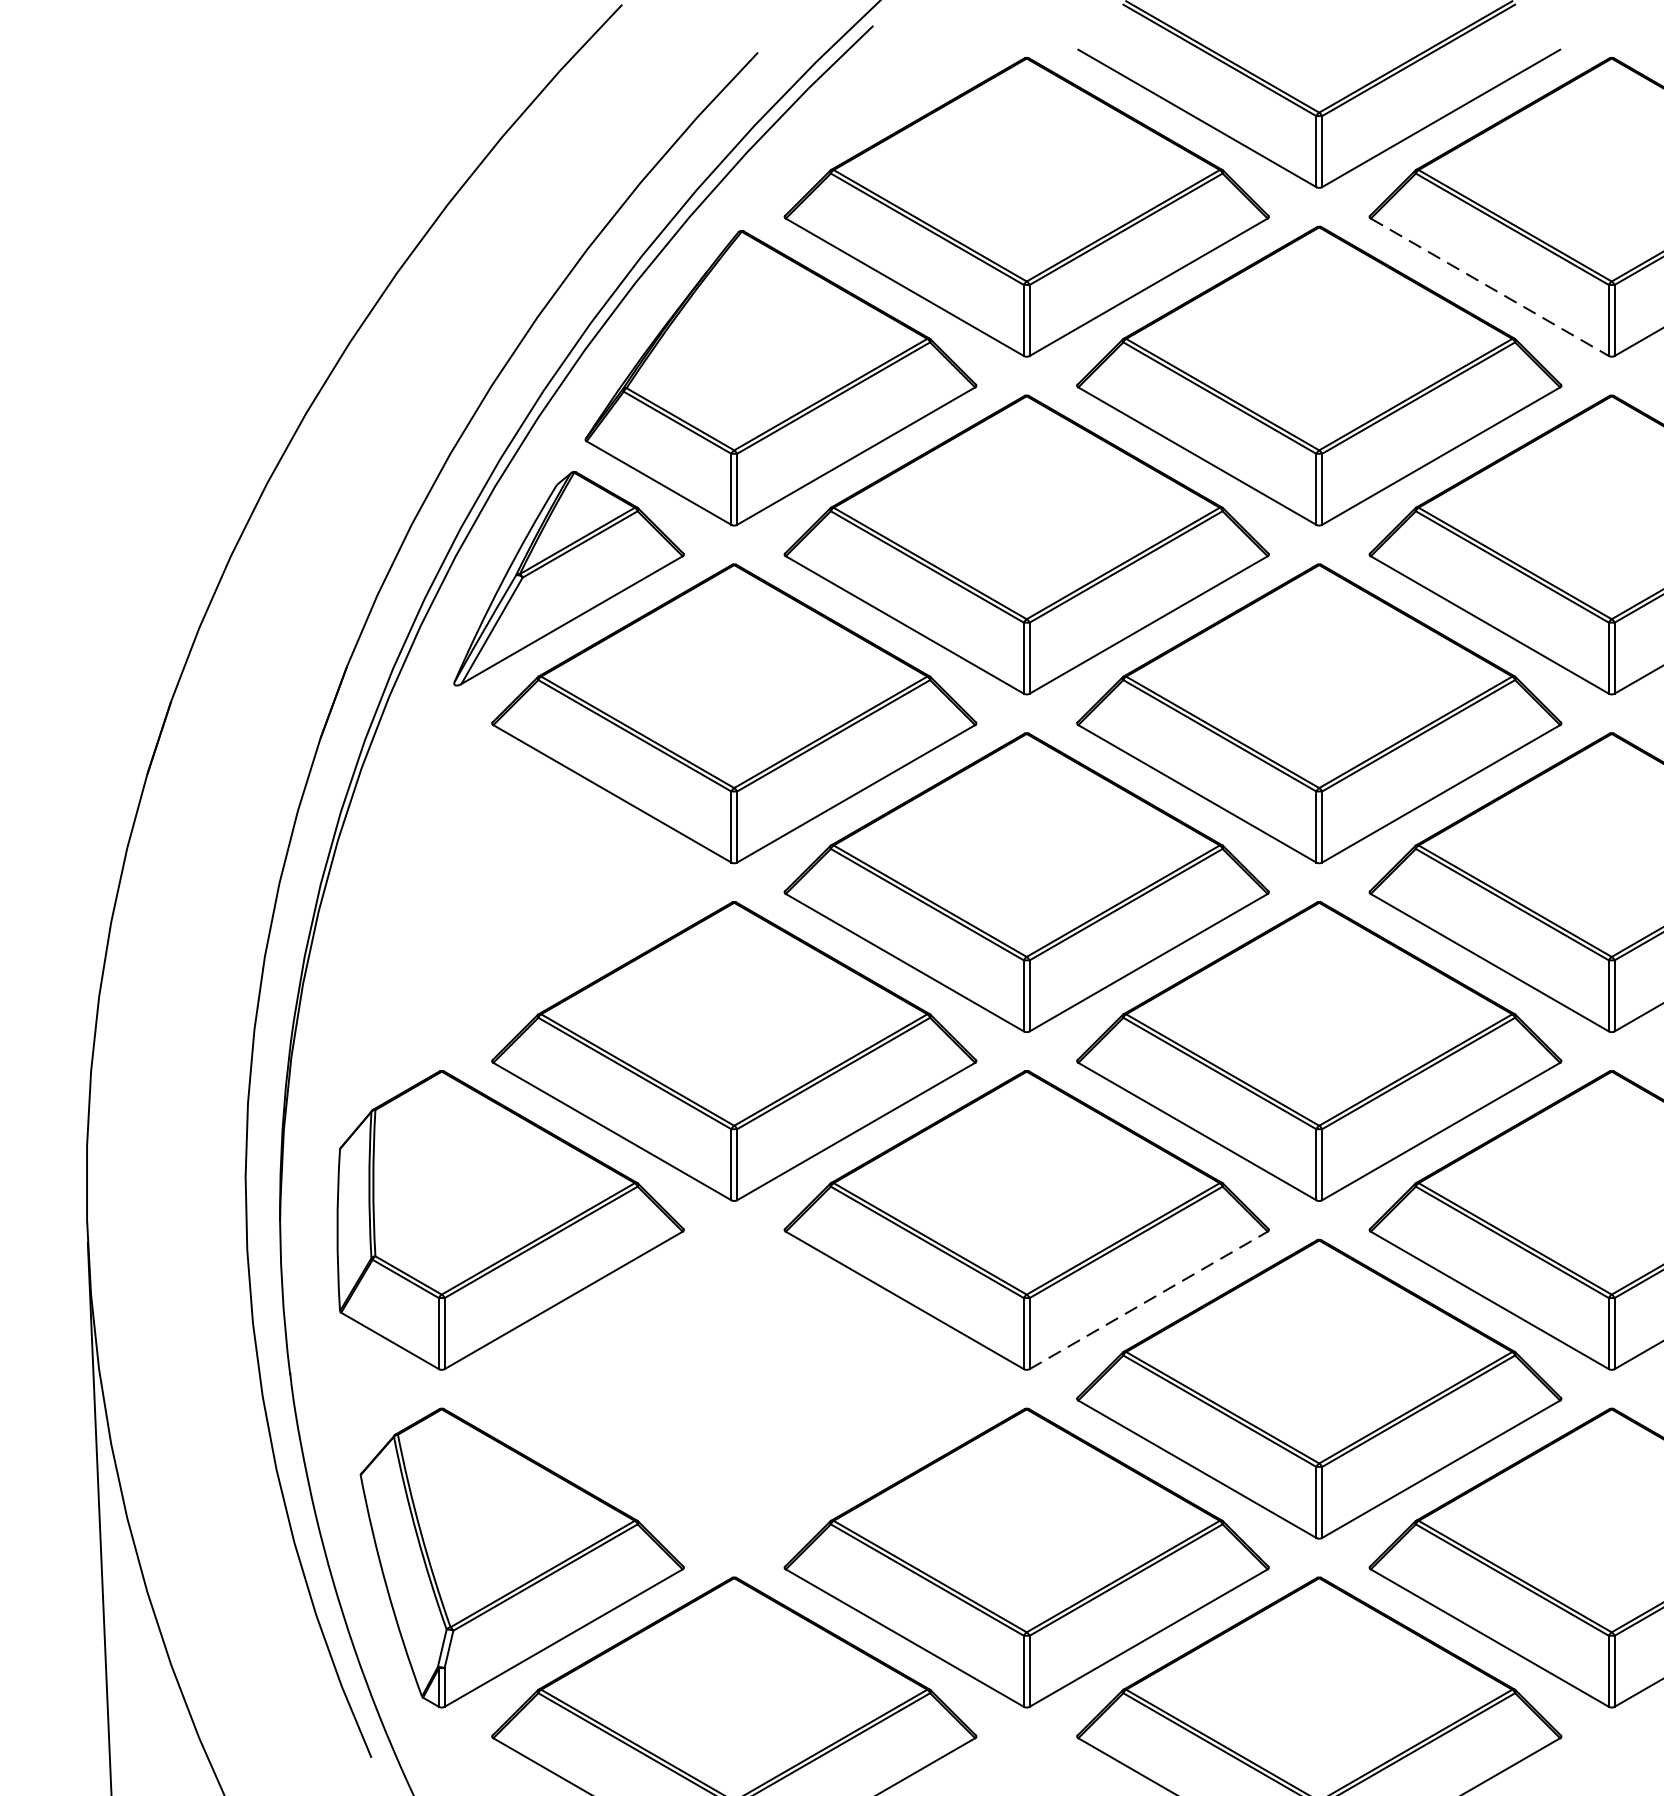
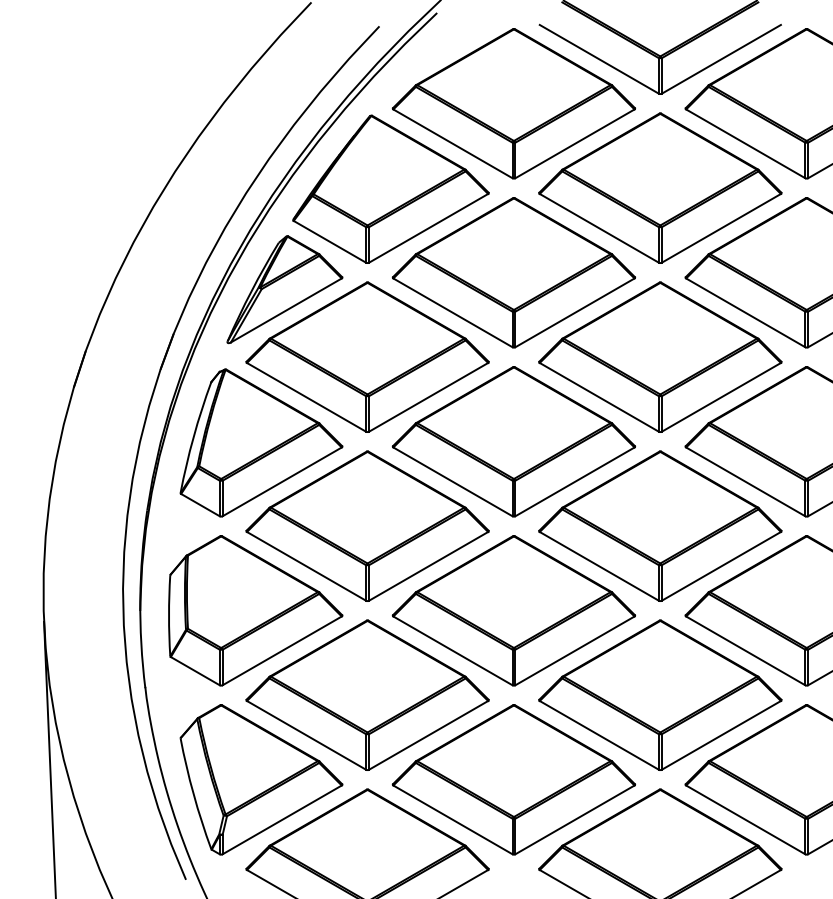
line: (1489, 286) -> (745, 143), dashed -> solid
part: (522, 884) -> (261, 442), added
line: (1147, 1299) -> (574, 650), dashed -> solid
part: (734, 1387) -> (367, 694), added

